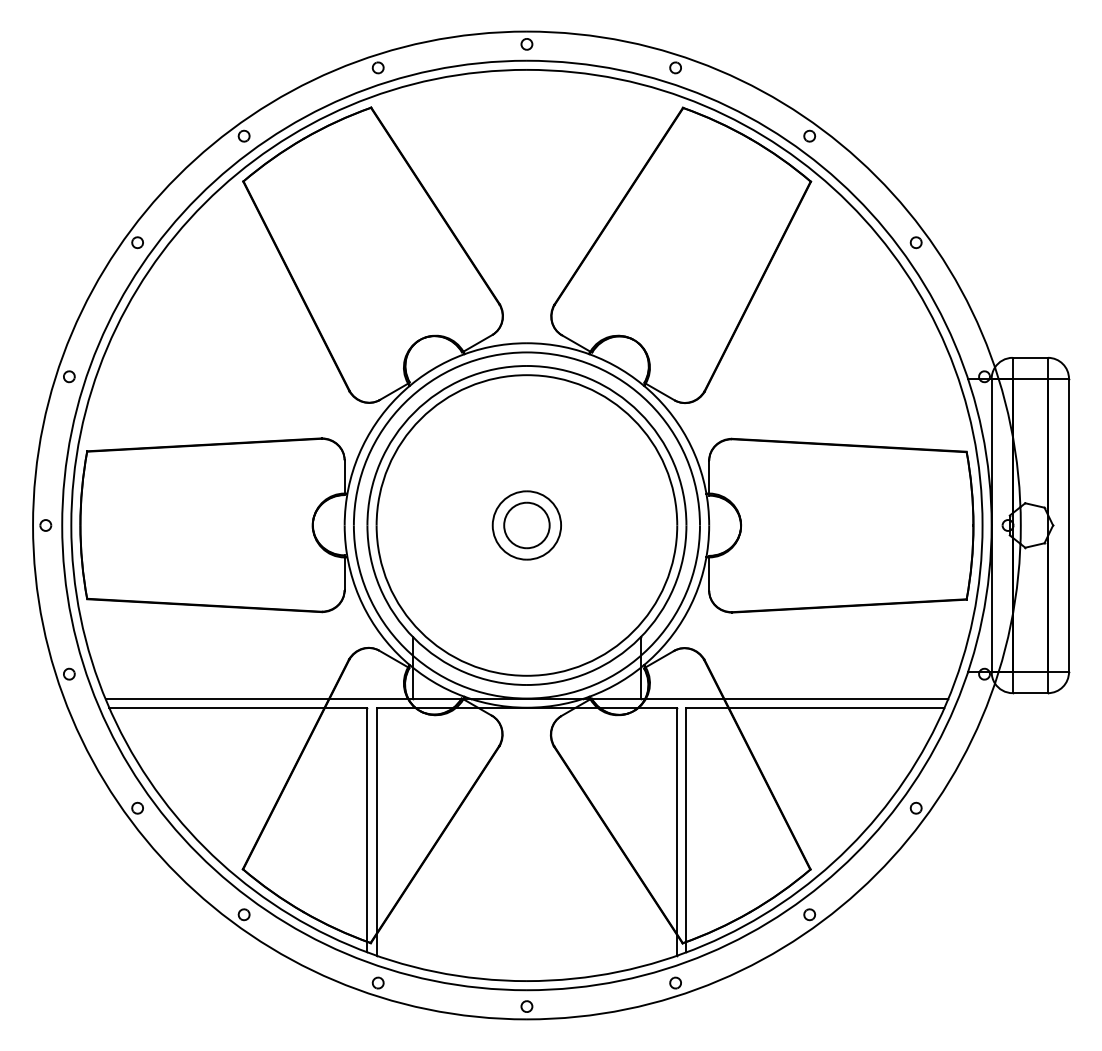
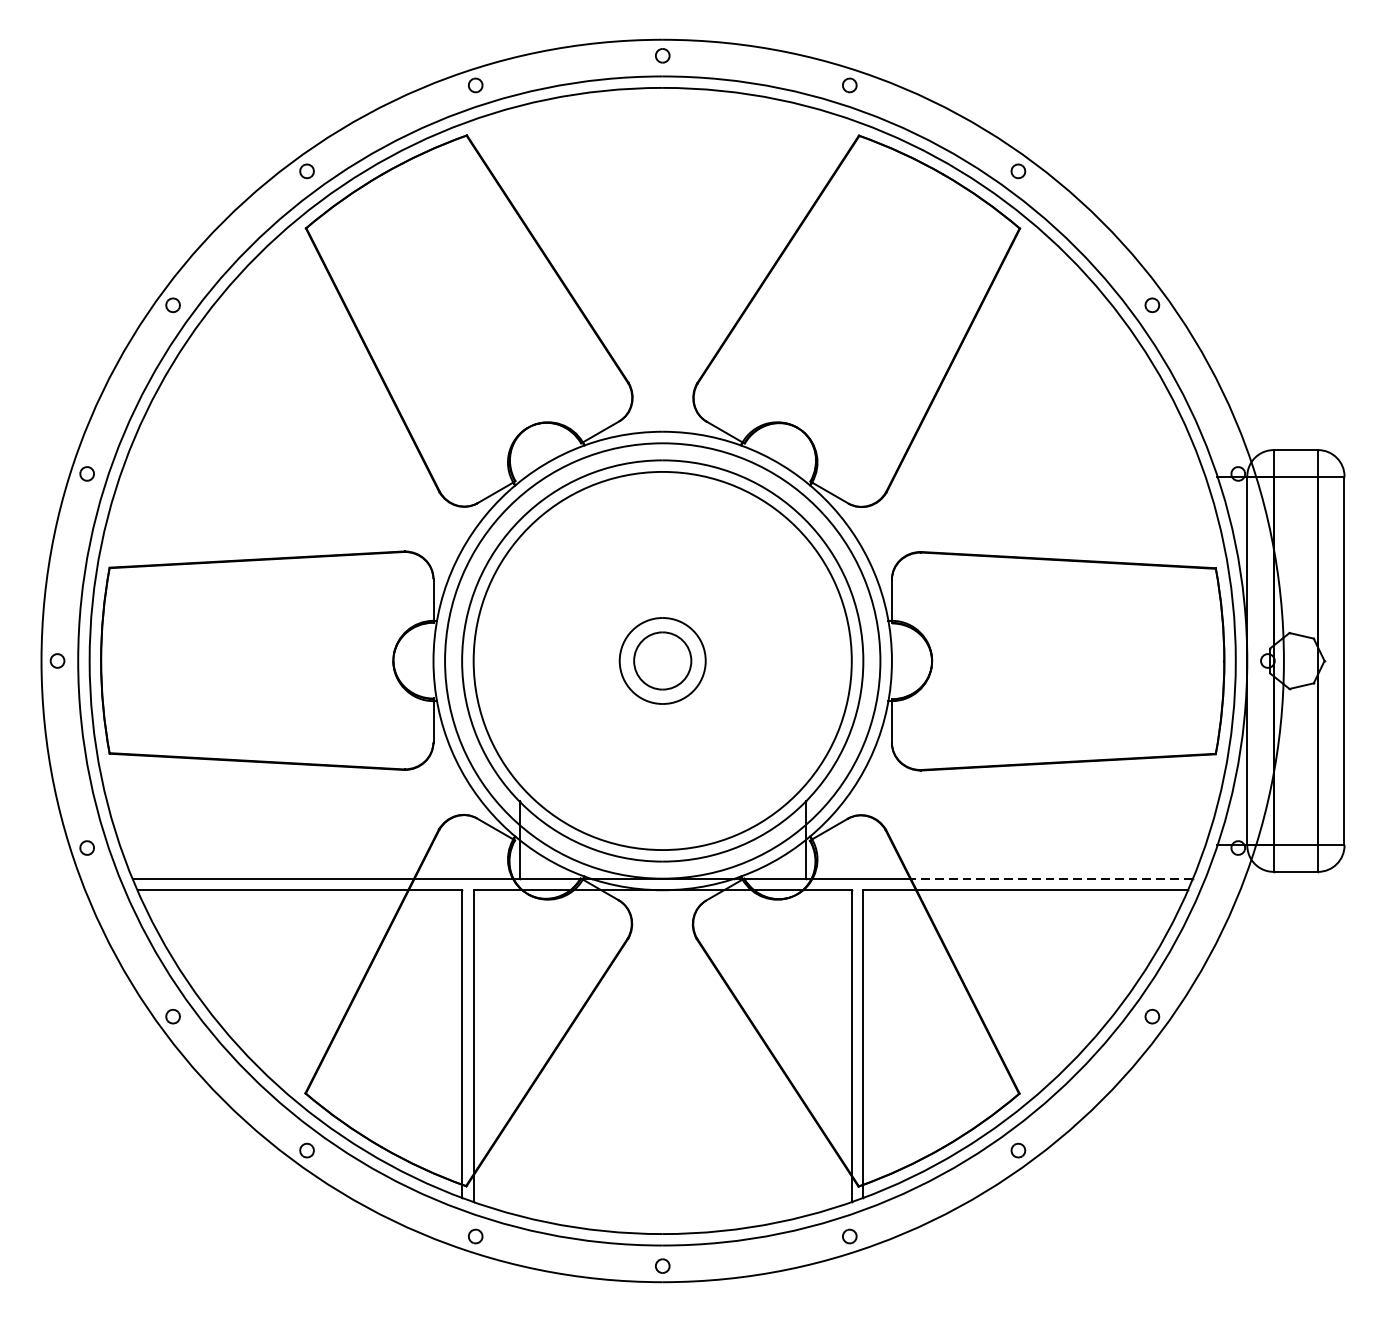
line: (835, 698) -> (1050, 878), solid -> dashed

